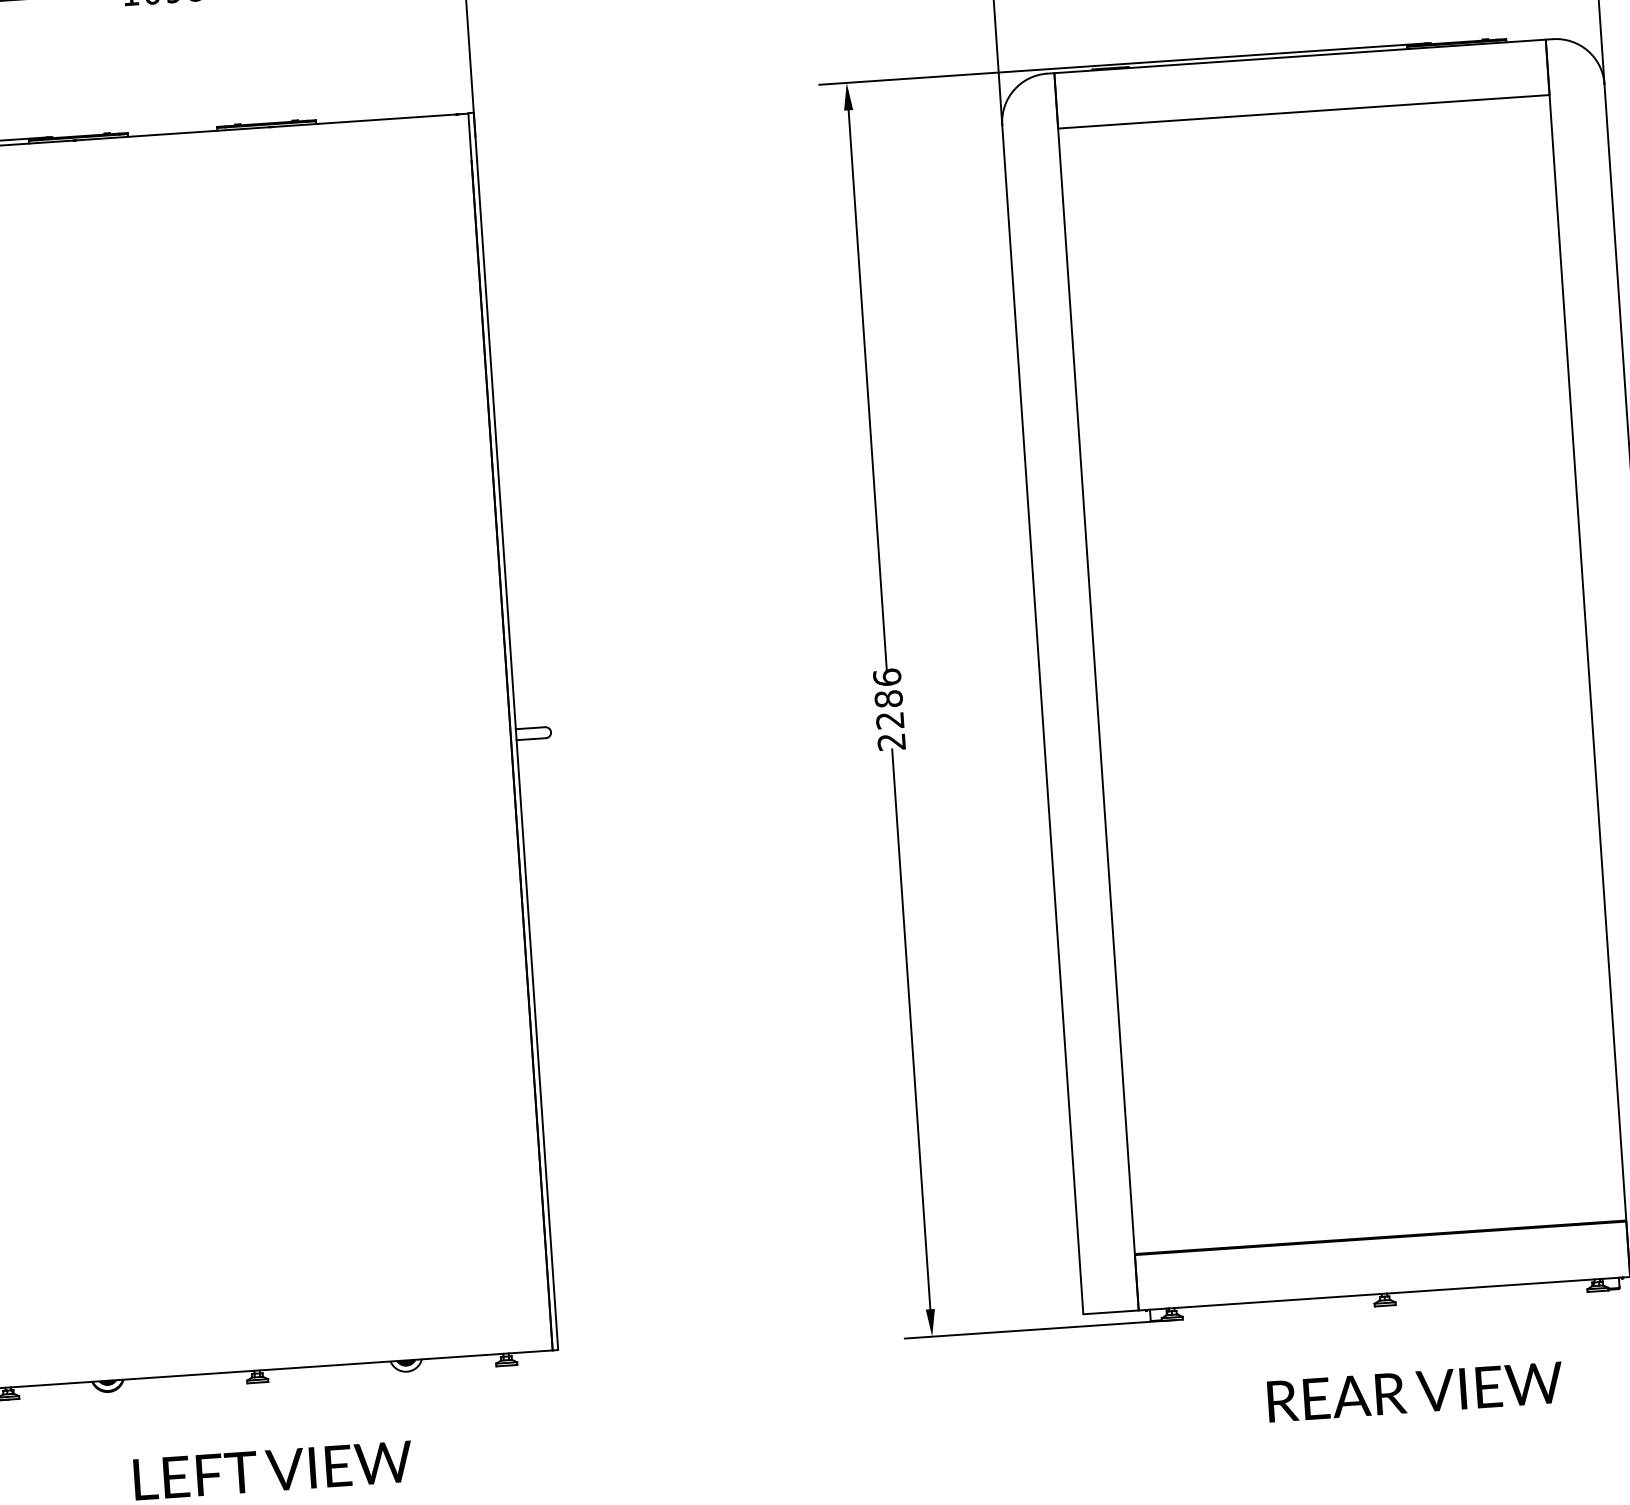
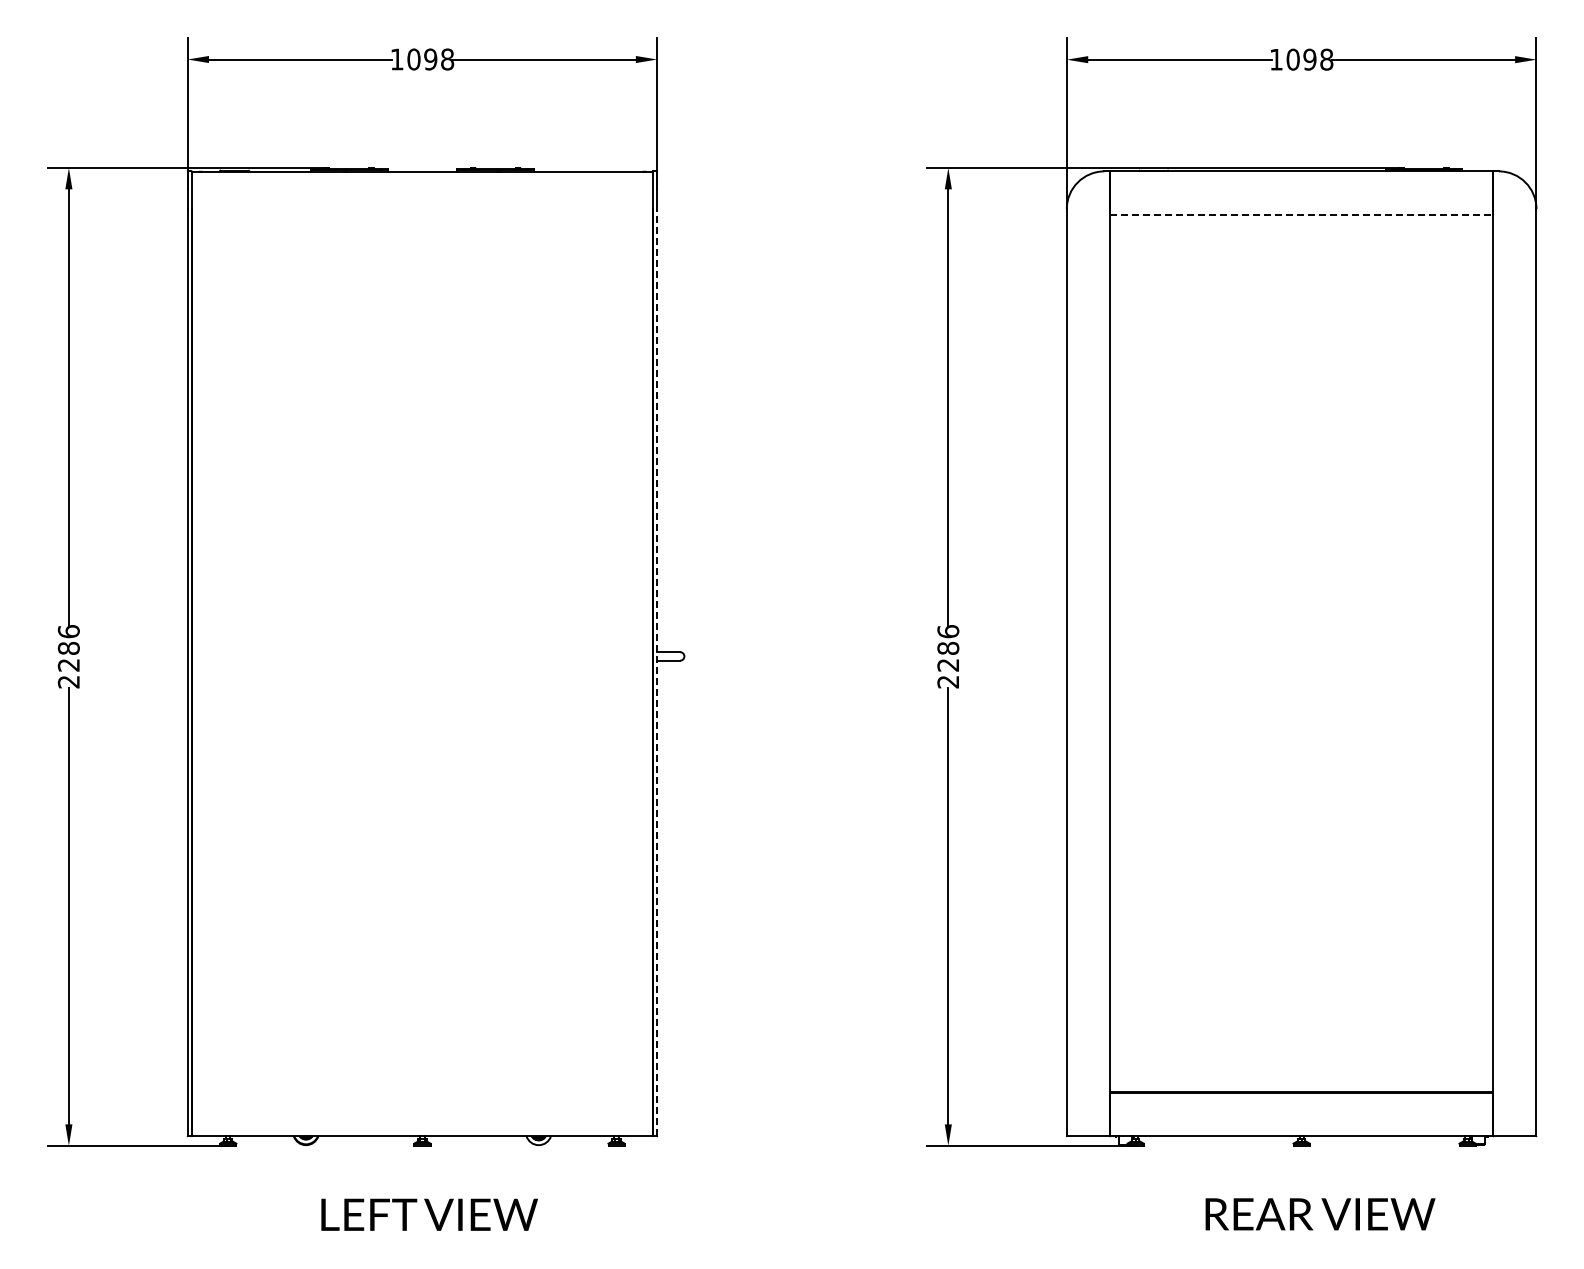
line: (1304, 111) -> (1302, 214), solid -> dashed
line: (517, 753) -> (657, 671), solid -> dashed

